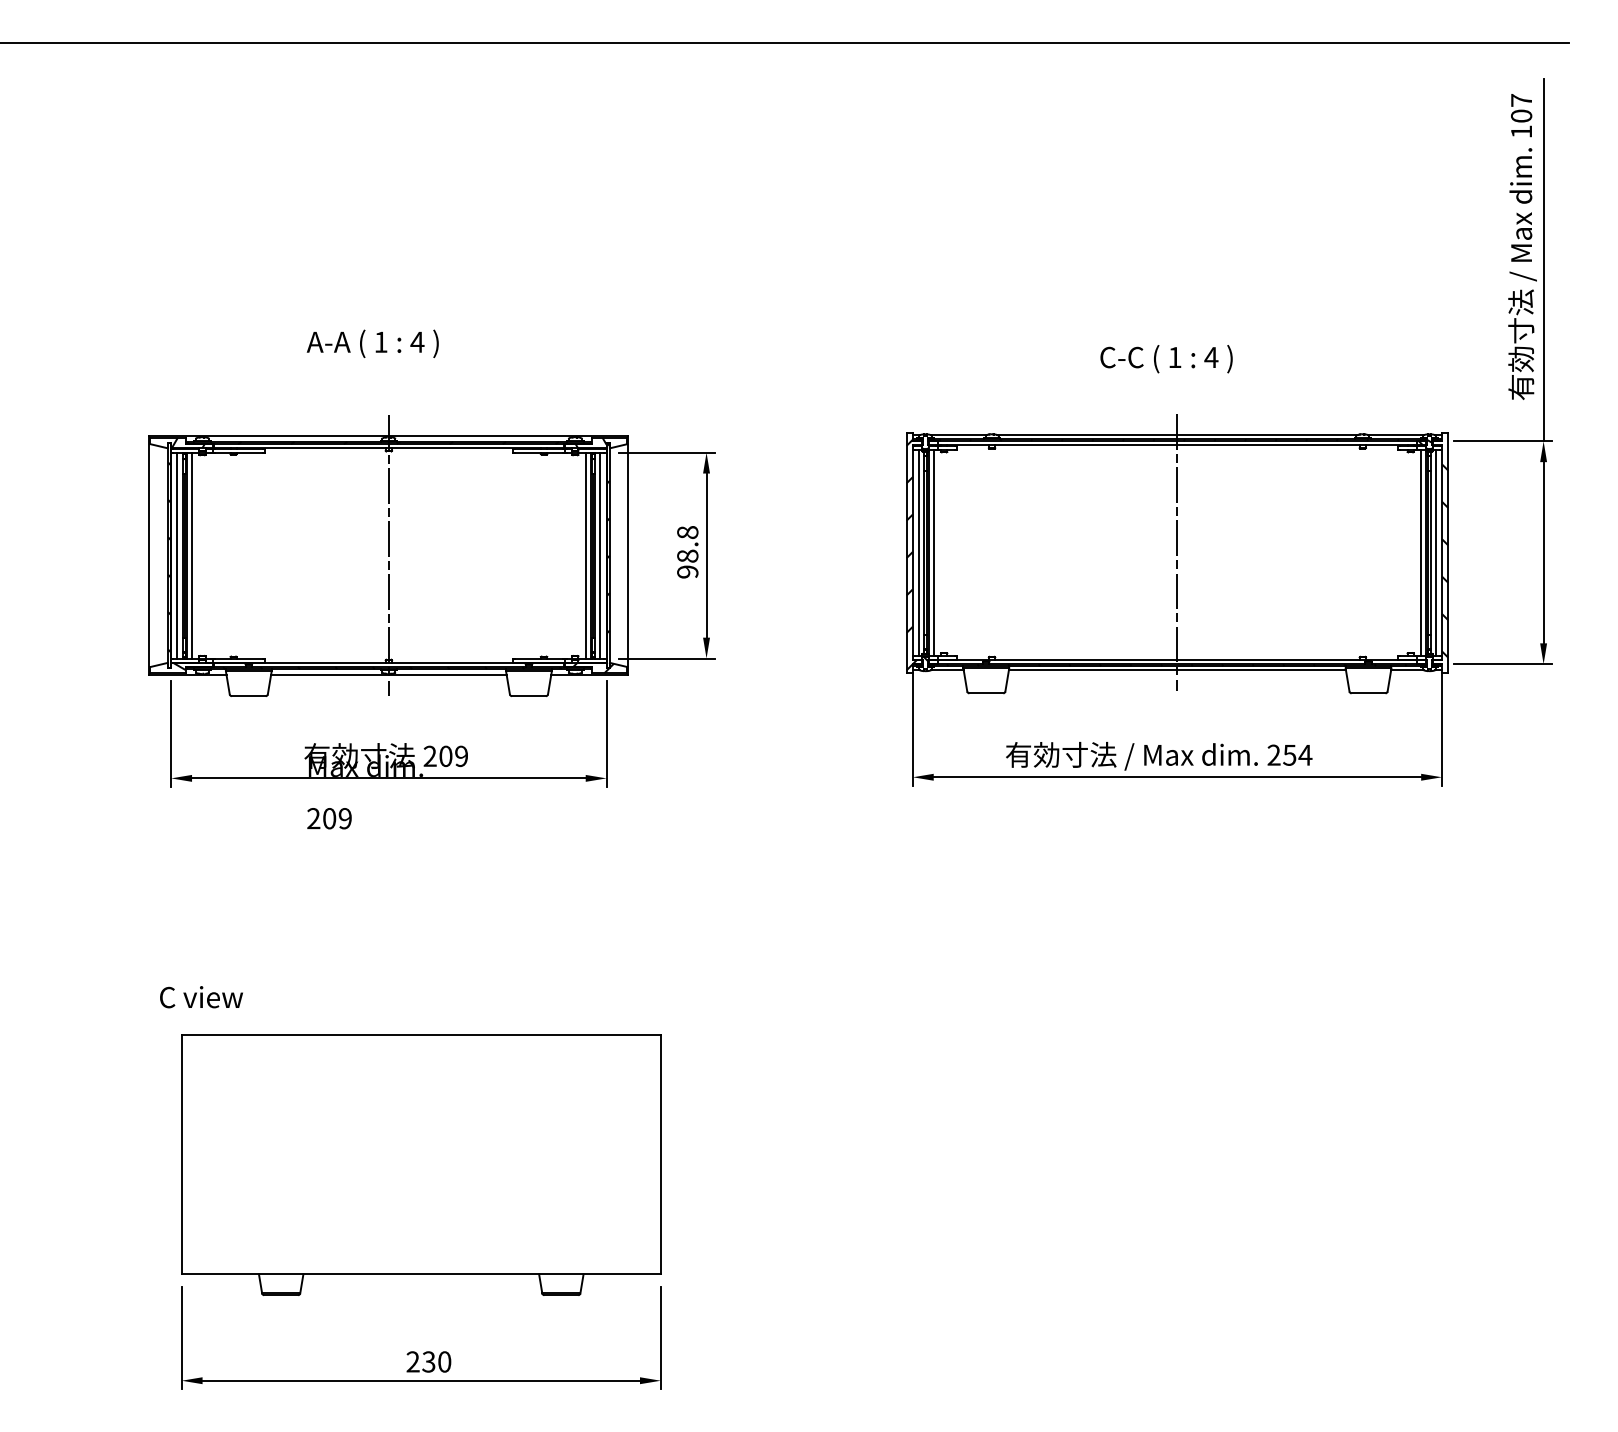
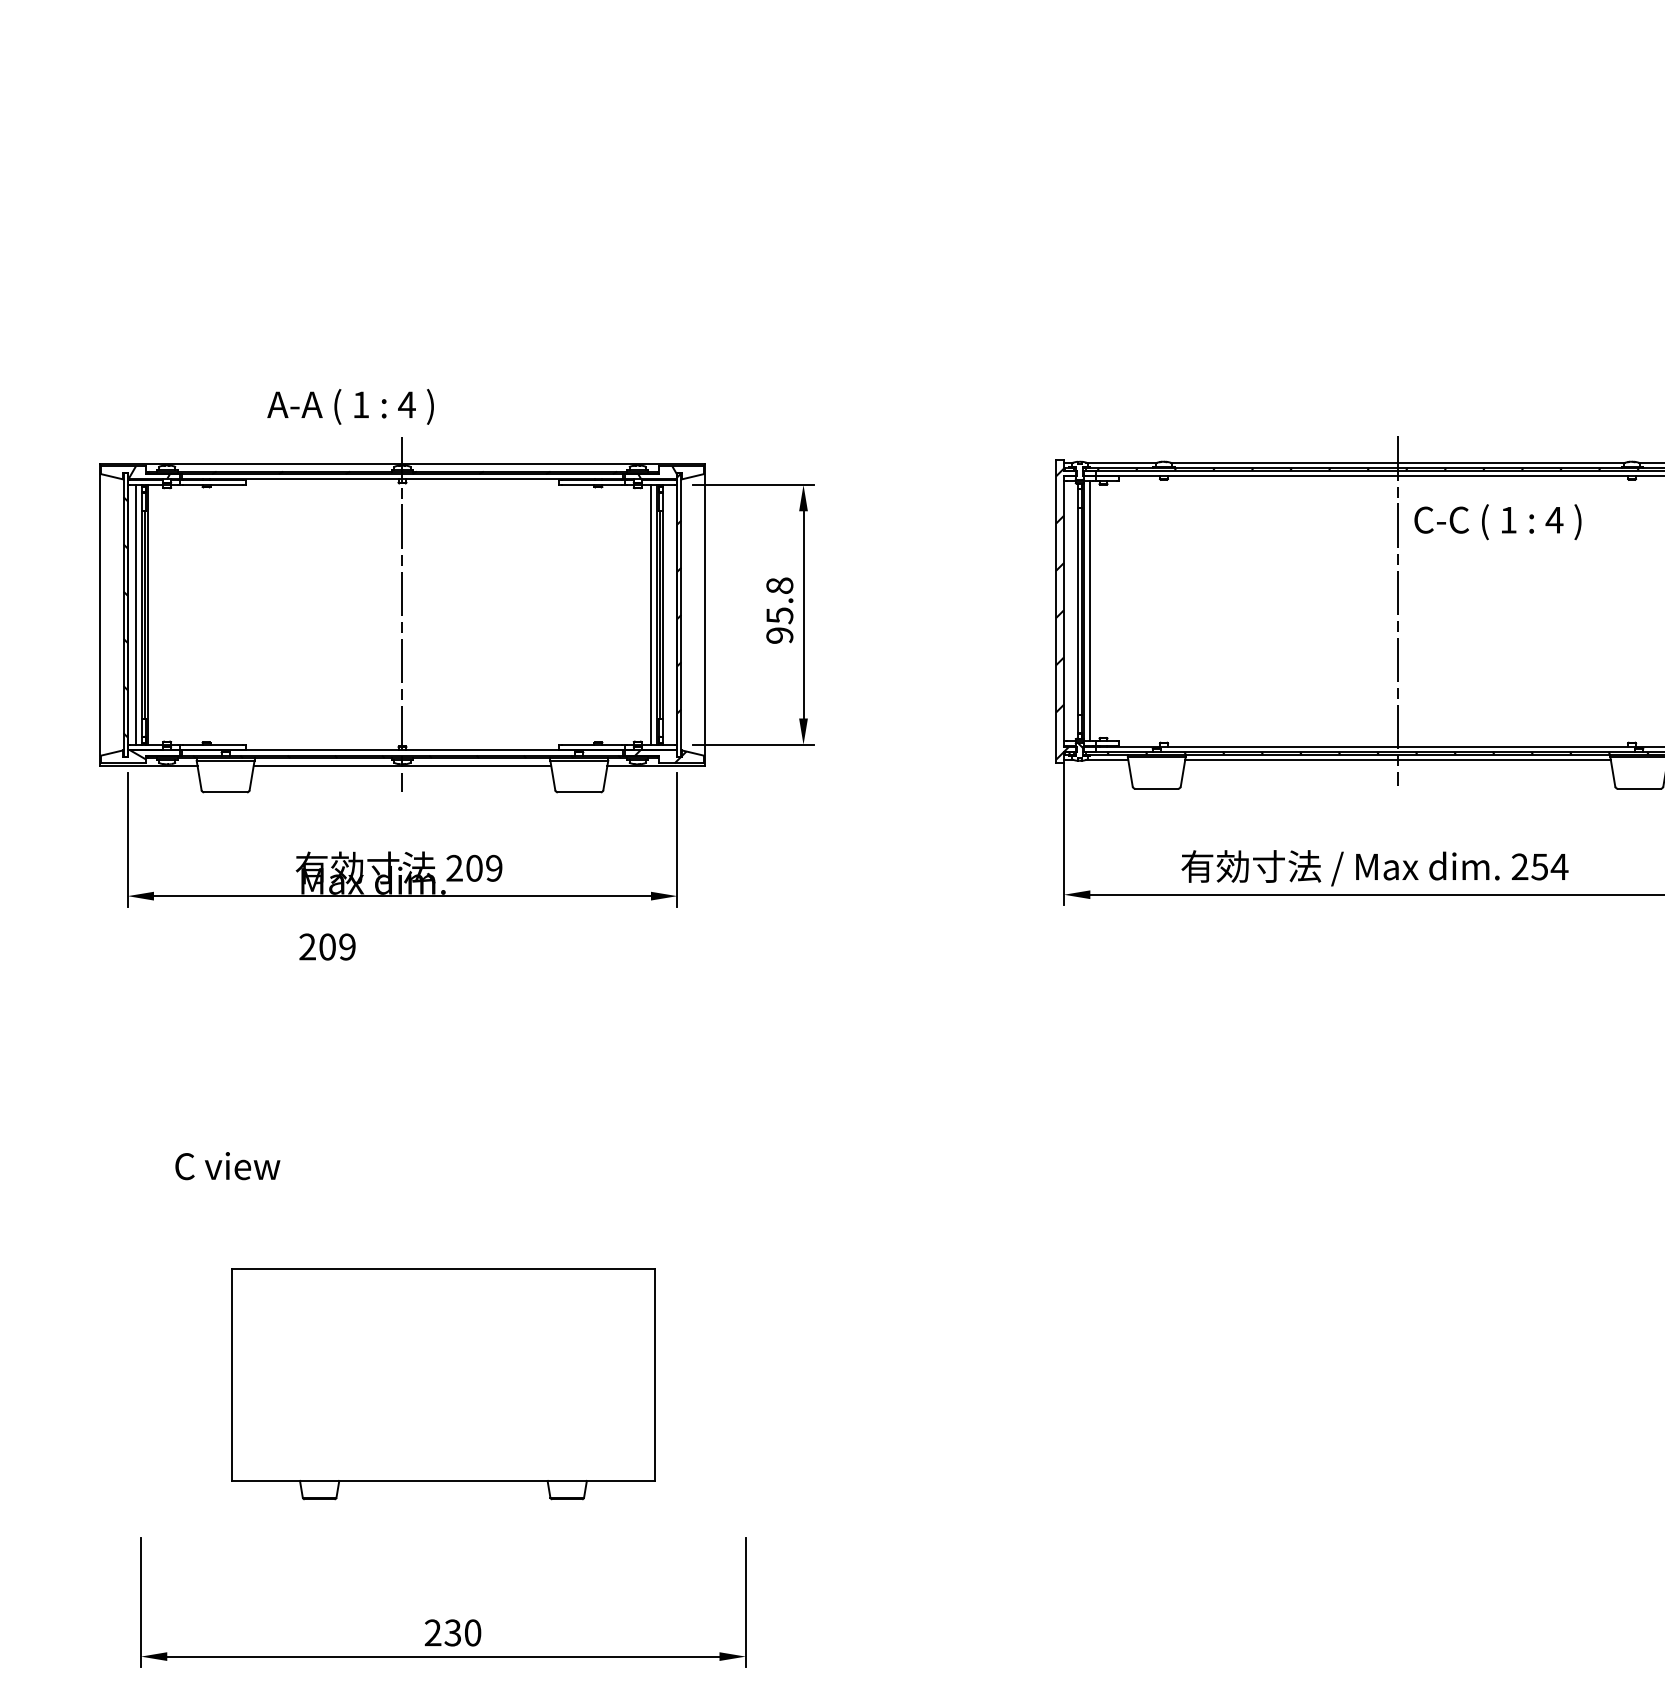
text: (372, 343) -> (350, 406), moved
text: (1166, 359) -> (1497, 522), moved
line: (919, 552) -> (1072, 610), removed
line: (192, 555) -> (154, 614), removed
line: (600, 555) -> (669, 614), removed
text: (687, 556) -> (779, 616), 98.8 -> 95.8
text: (201, 997) -> (227, 1166), moved
part: (421, 1164) -> (443, 1383), size x0.7

